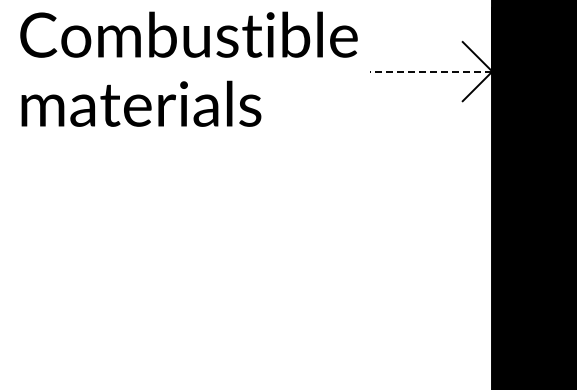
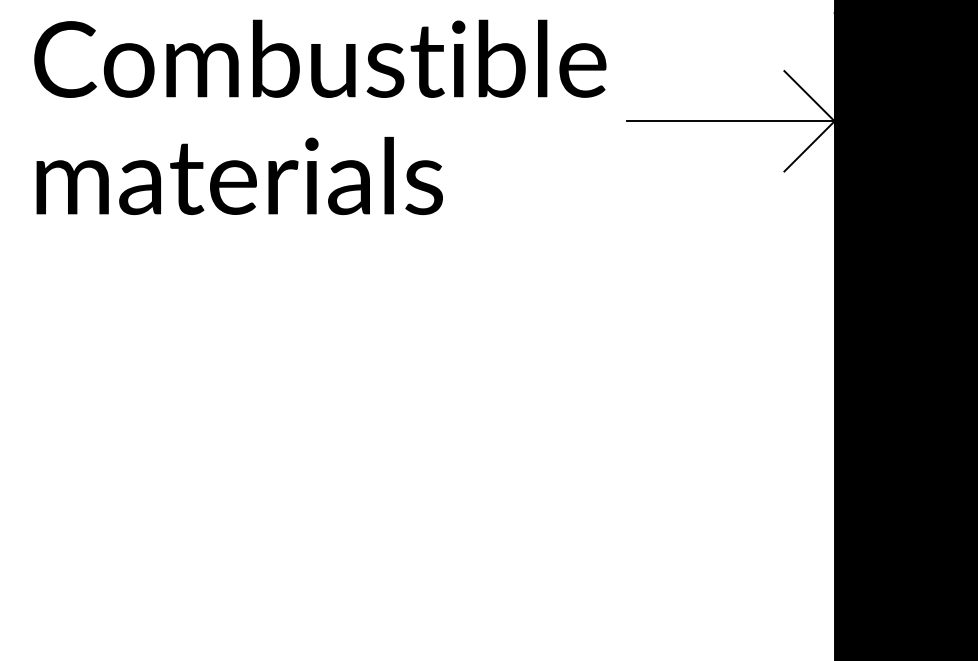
line: (430, 71) -> (729, 121), dashed -> solid

